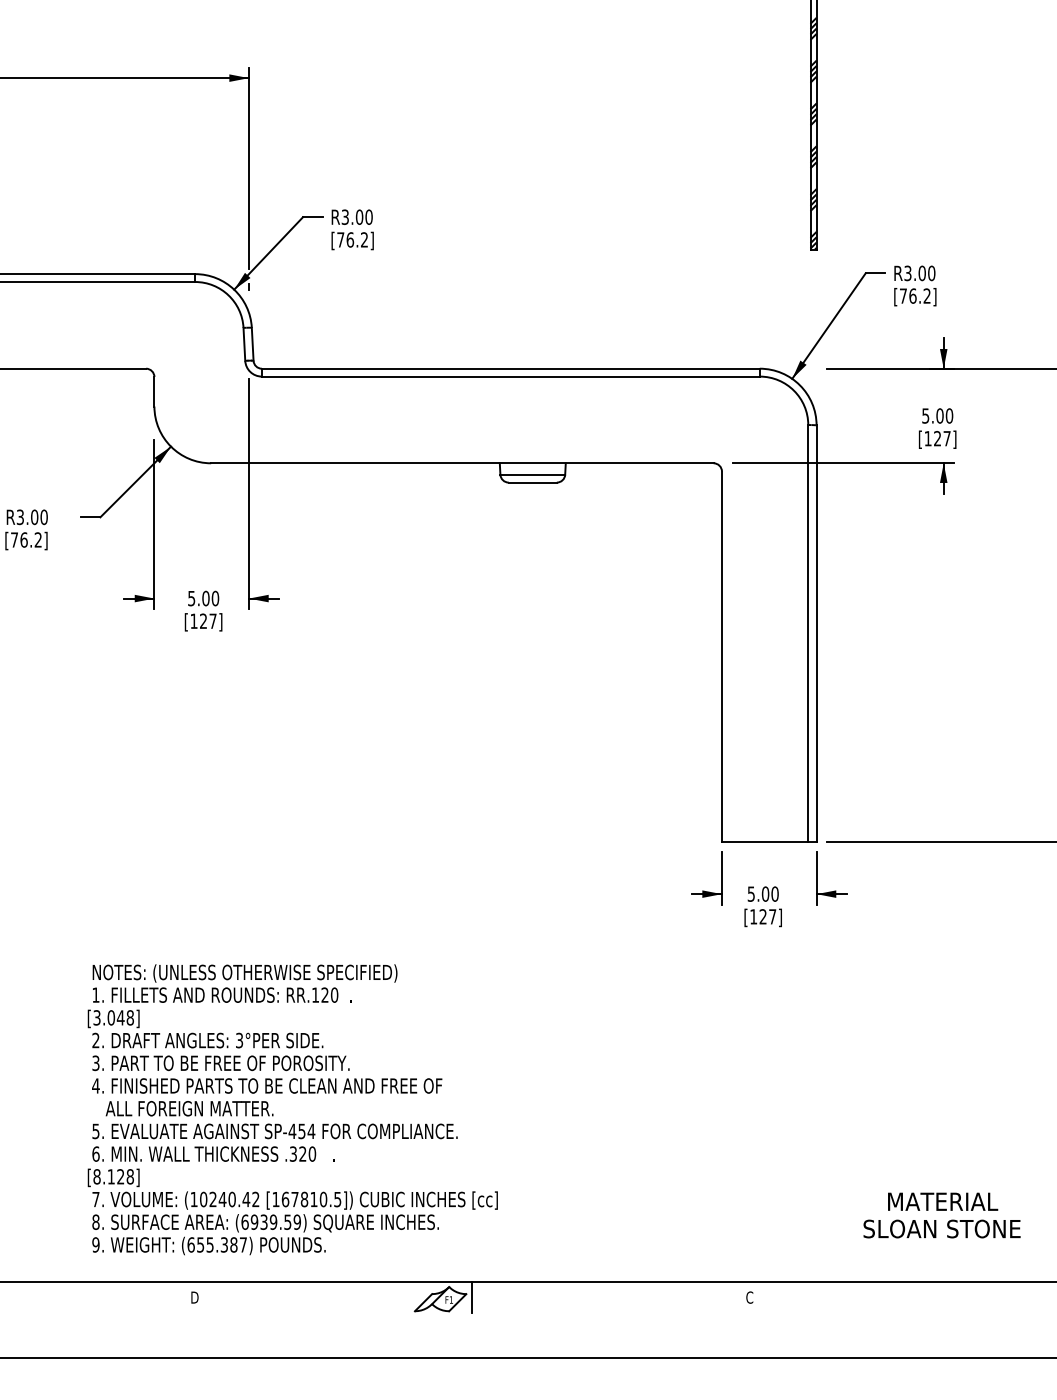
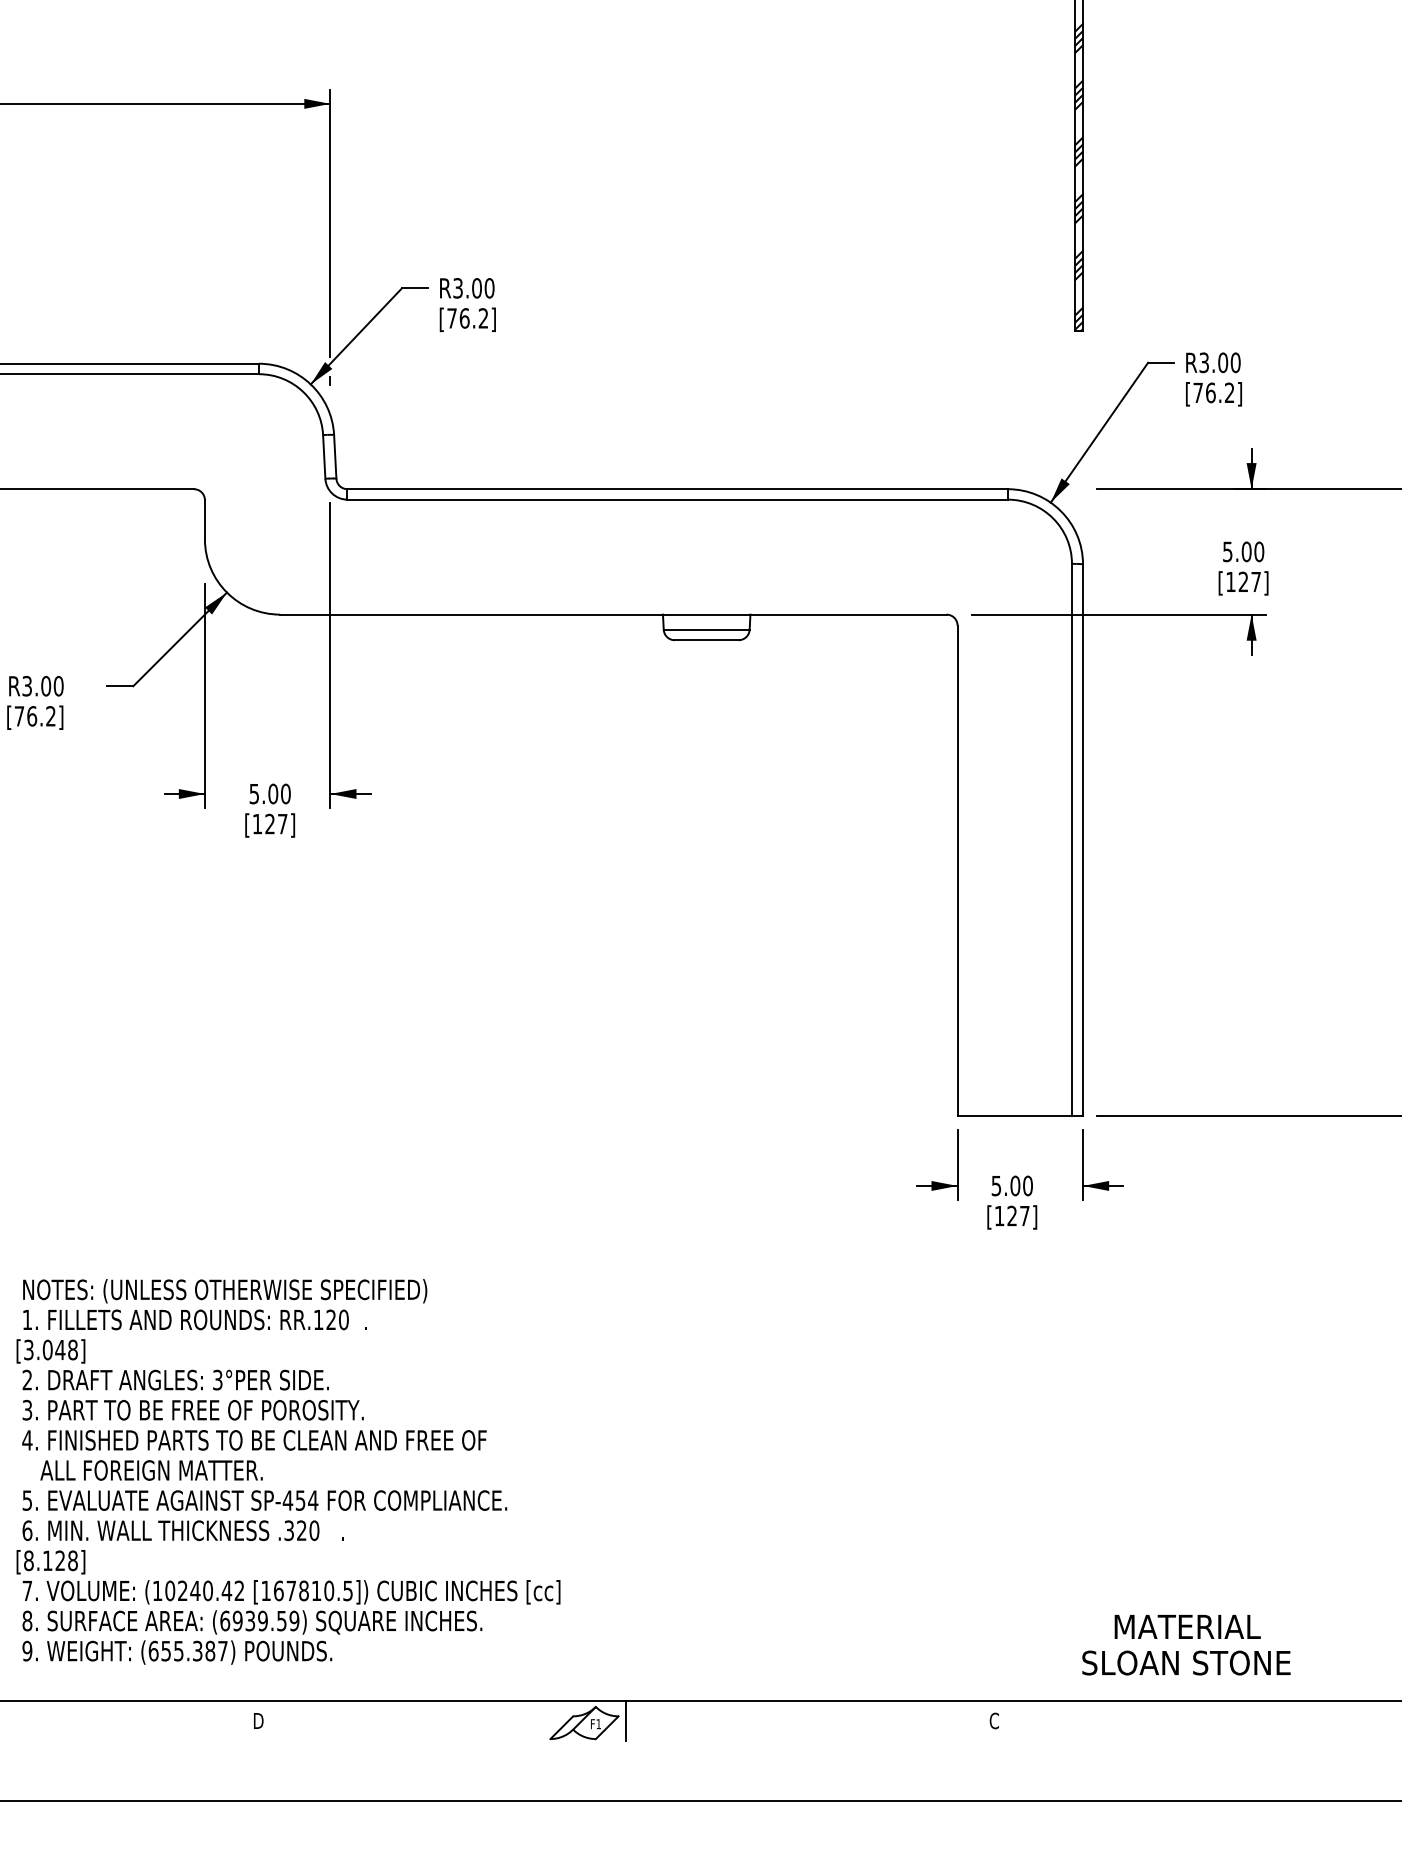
text: (292, 1109) -> (288, 1471), moved
text: (942, 1215) -> (1186, 1645), moved

